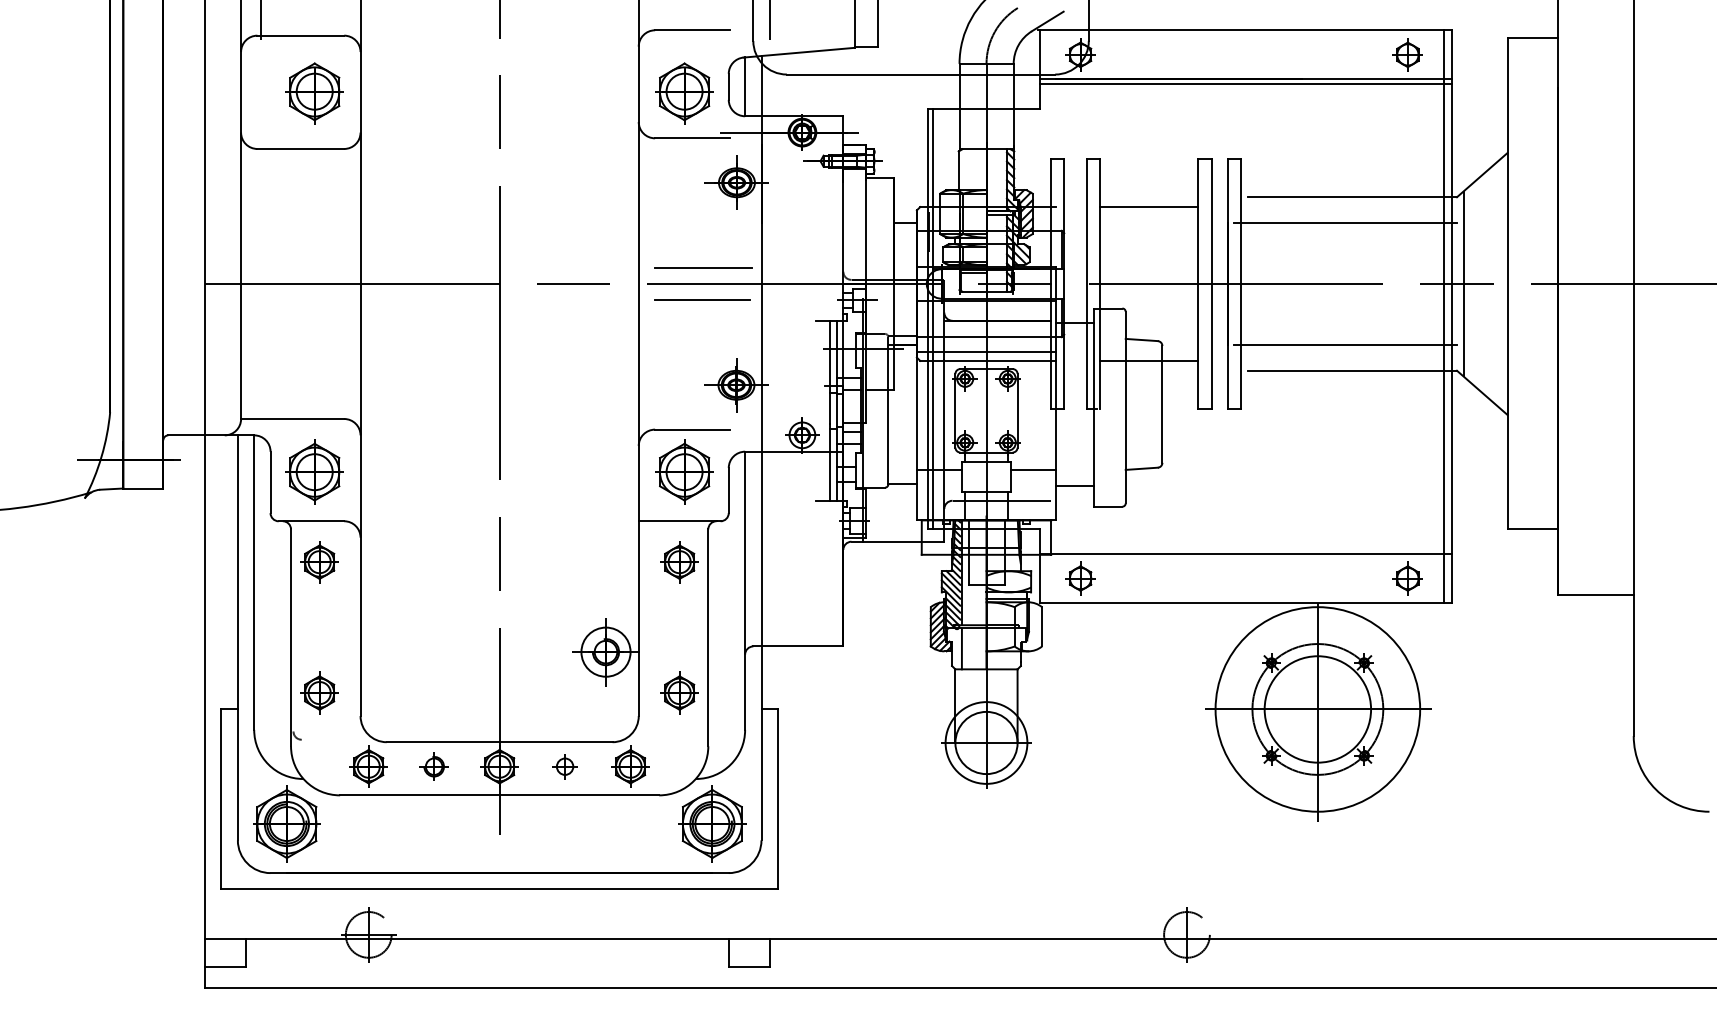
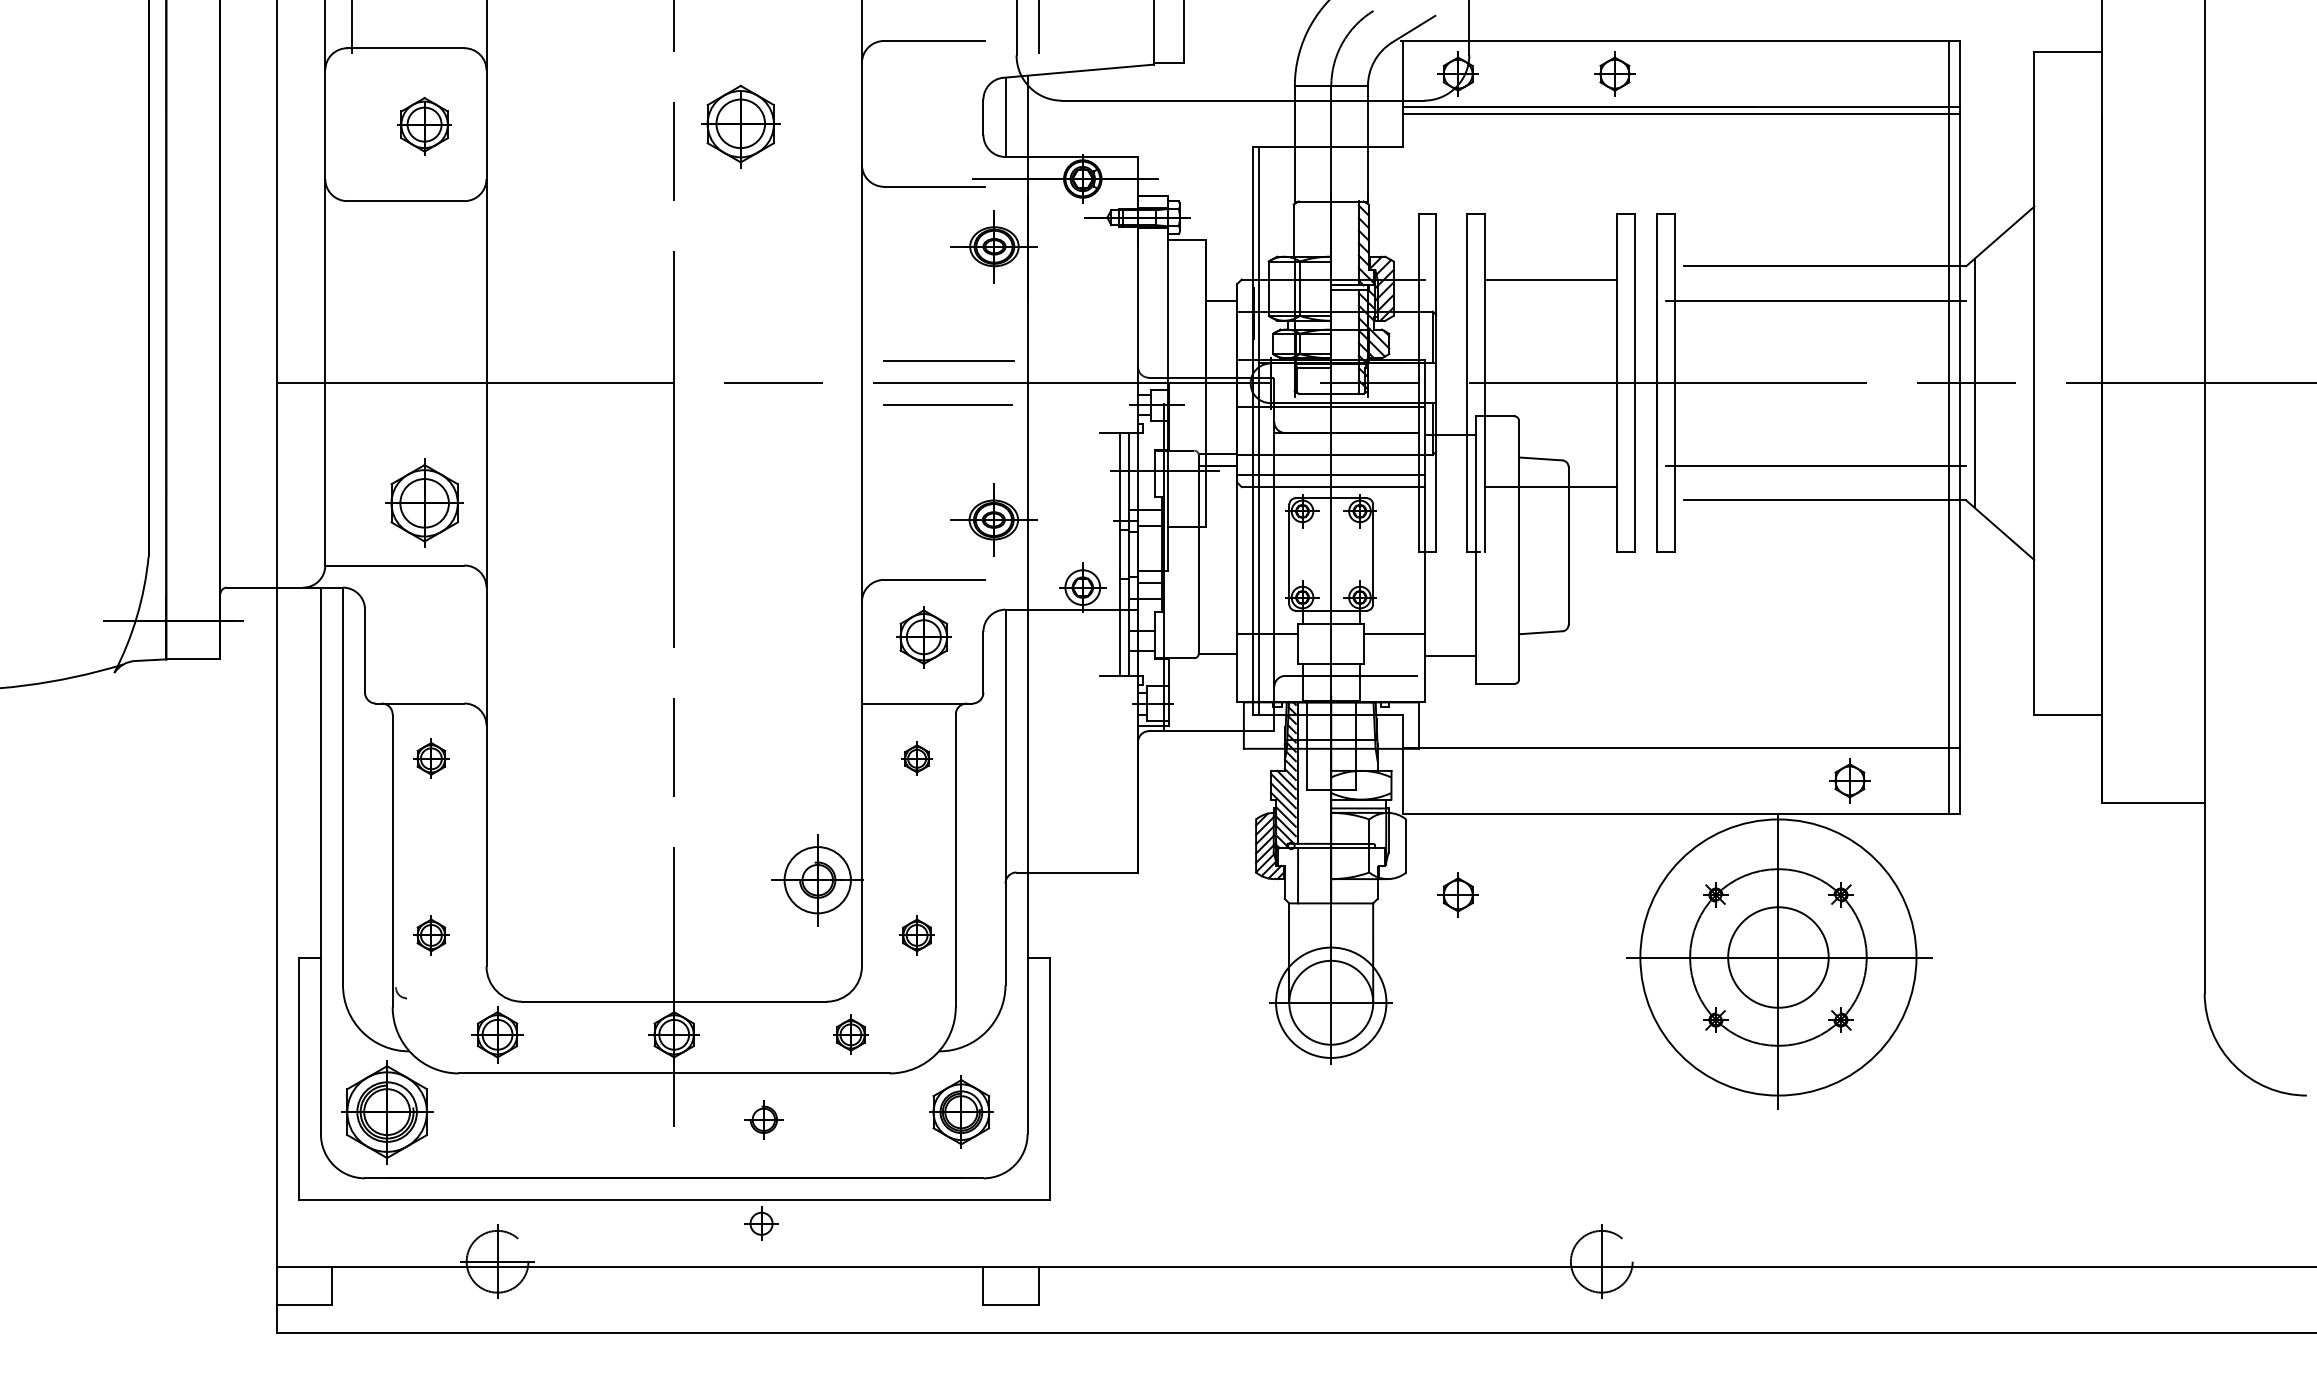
part: (1407, 54) -> (1614, 73), moved
part: (314, 93) -> (424, 126), size x0.7
part: (684, 93) -> (740, 126), moved
part: (314, 471) -> (424, 502), moved
part: (684, 471) -> (923, 636), size x0.7
part: (319, 561) -> (431, 758), size x0.7
part: (679, 561) -> (916, 758), size x0.6
part: (1080, 578) -> (1457, 894), moved
part: (1407, 578) -> (1849, 780), moved
part: (319, 693) -> (431, 935), size x0.7
part: (679, 693) -> (916, 935), size x0.7
circle: (1317, 709) -> (1778, 957), size x0.7
part: (433, 766) -> (763, 1119), moved
part: (565, 766) -> (761, 1223), moved
part: (630, 766) -> (850, 1034), size x0.7
part: (712, 824) -> (961, 1112), size x0.7

